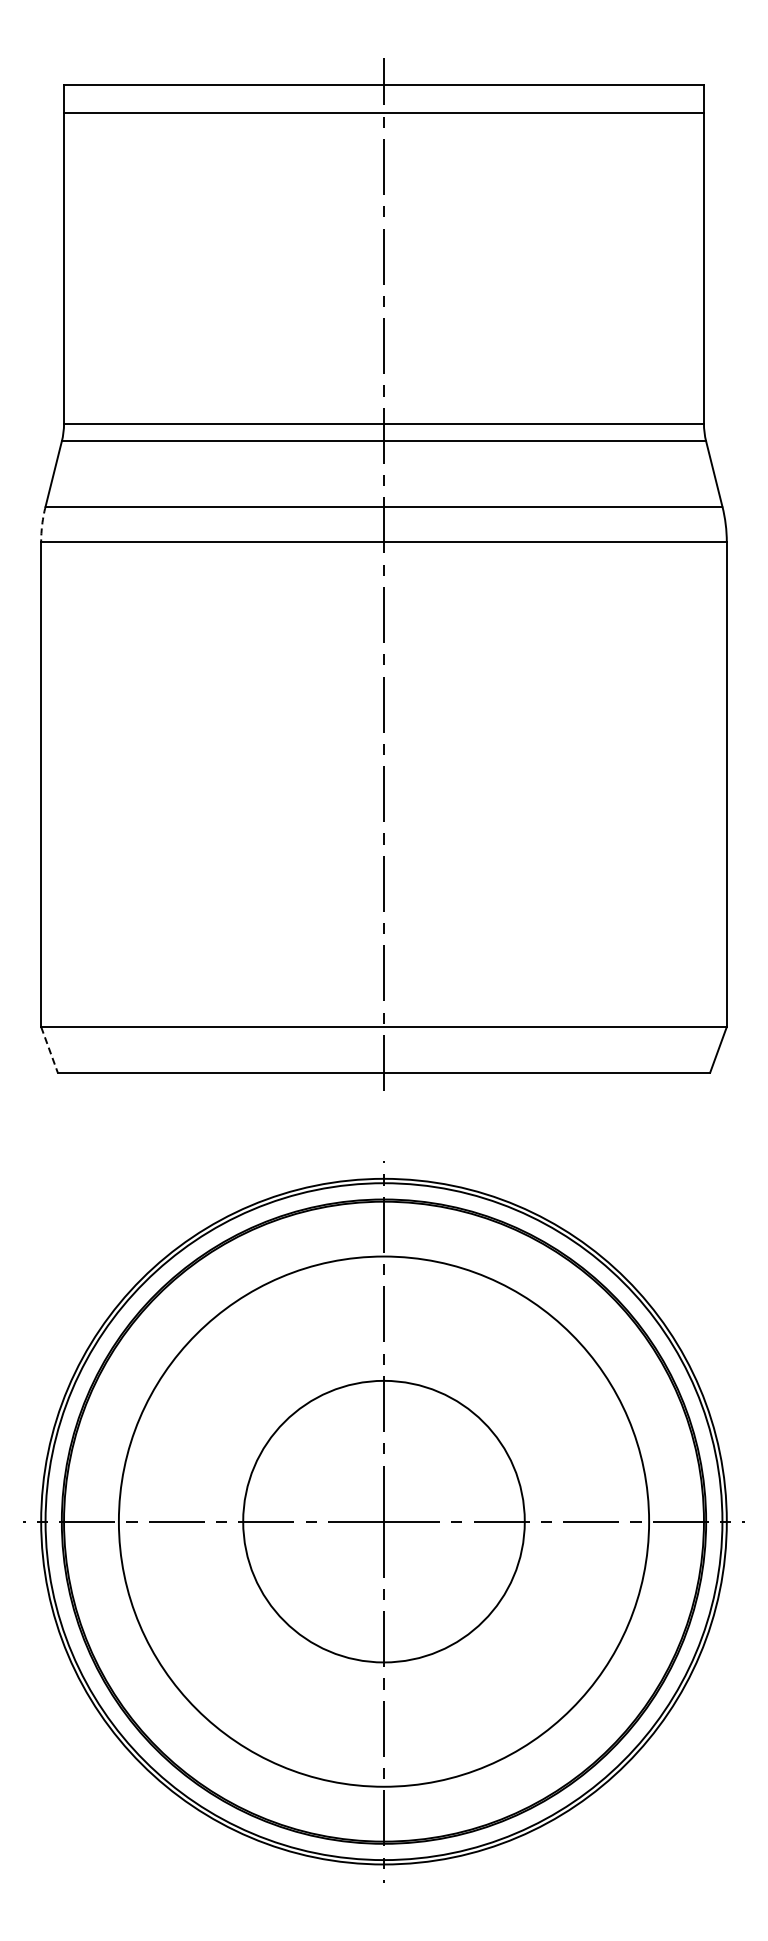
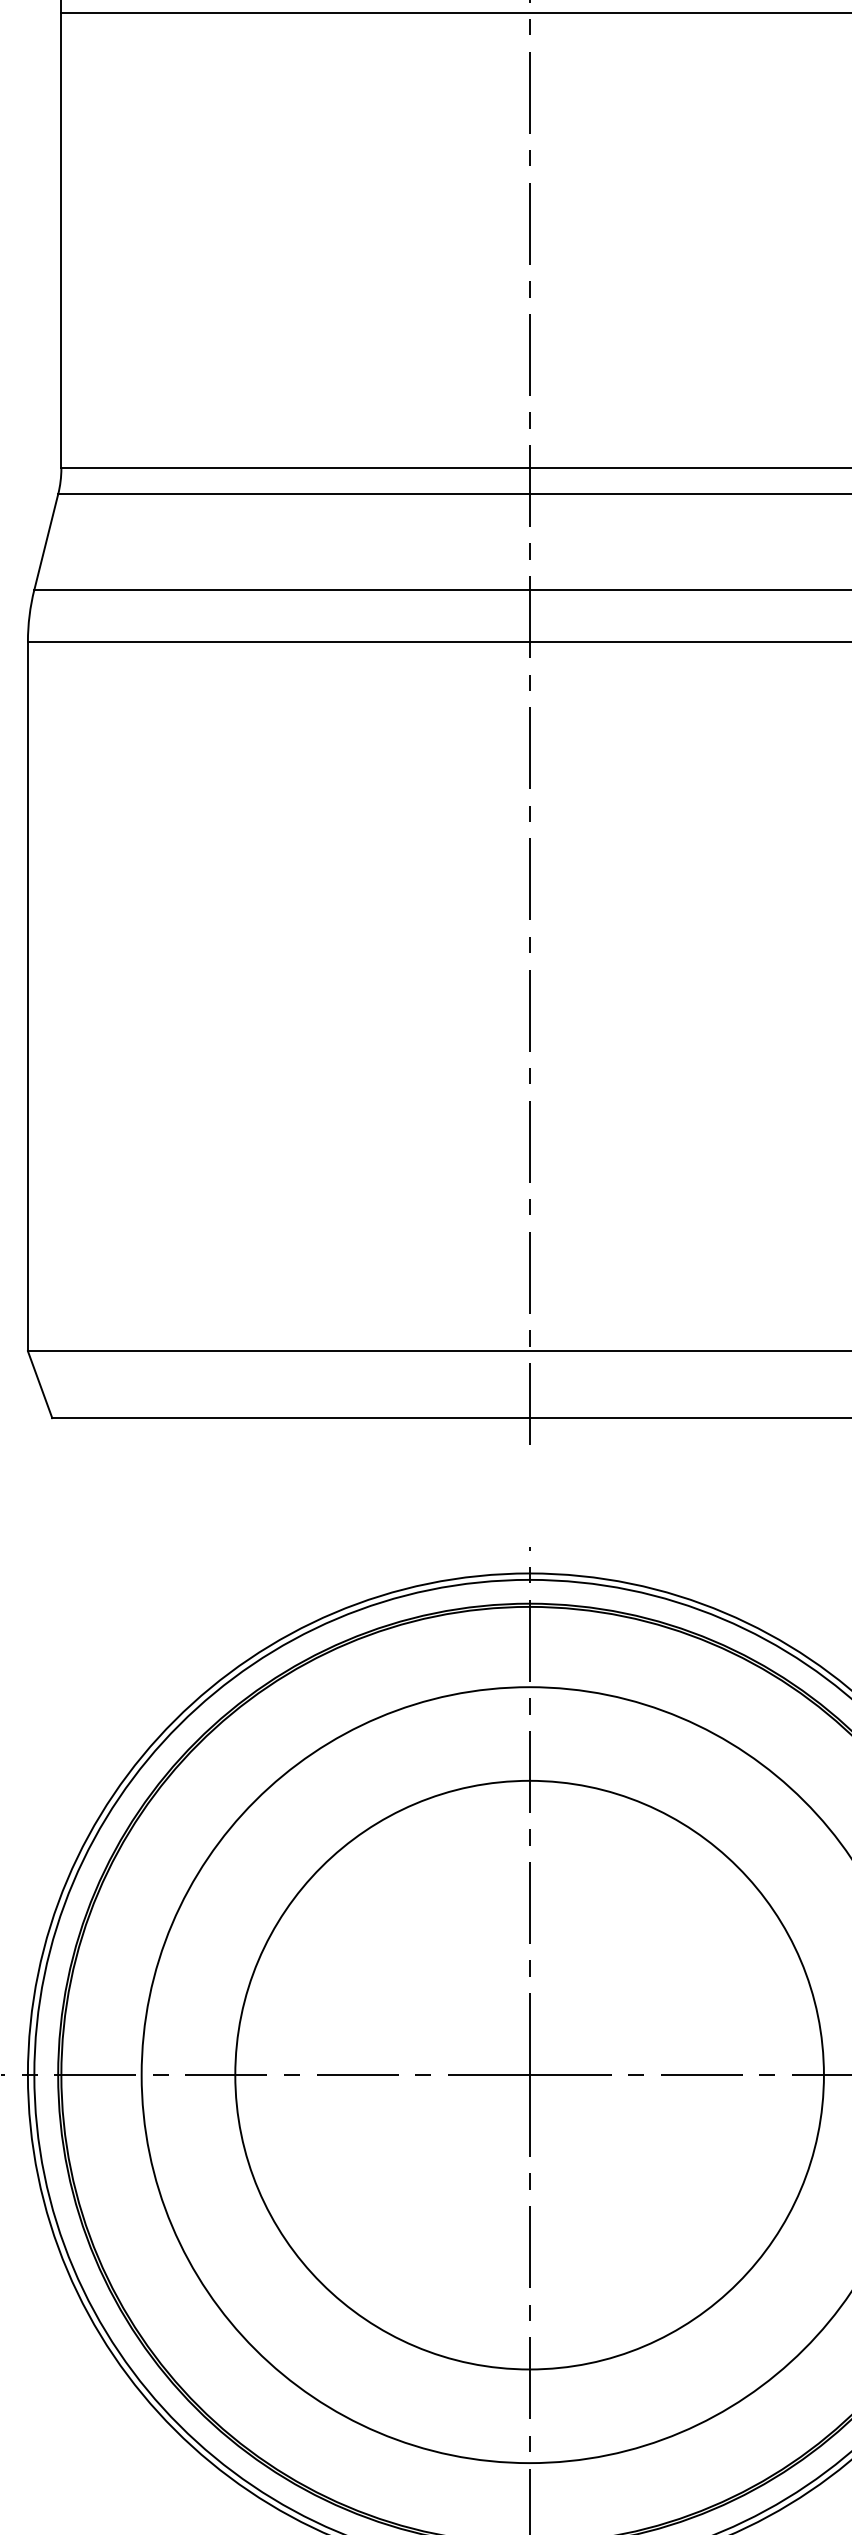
arc: (42, 524) -> (29, 615), dashed -> solid
line: (49, 1050) -> (40, 1385), dashed -> solid
circle: (383, 1521) -> (528, 2074), size x1.43

